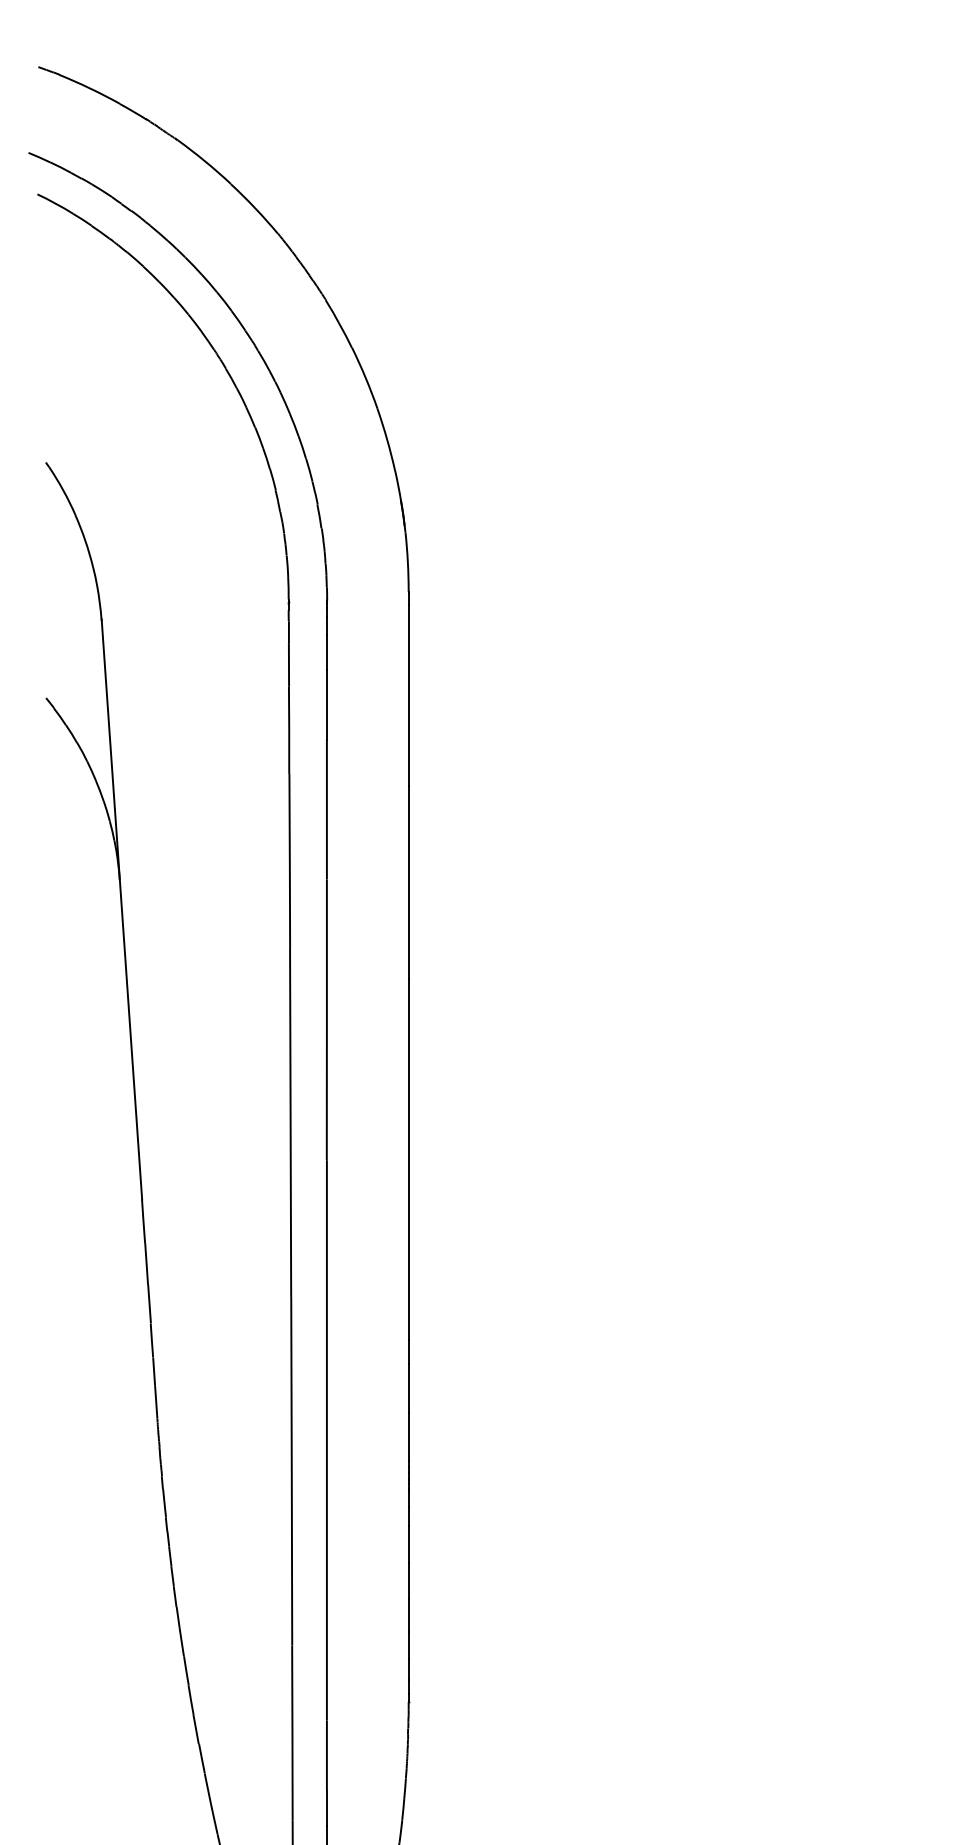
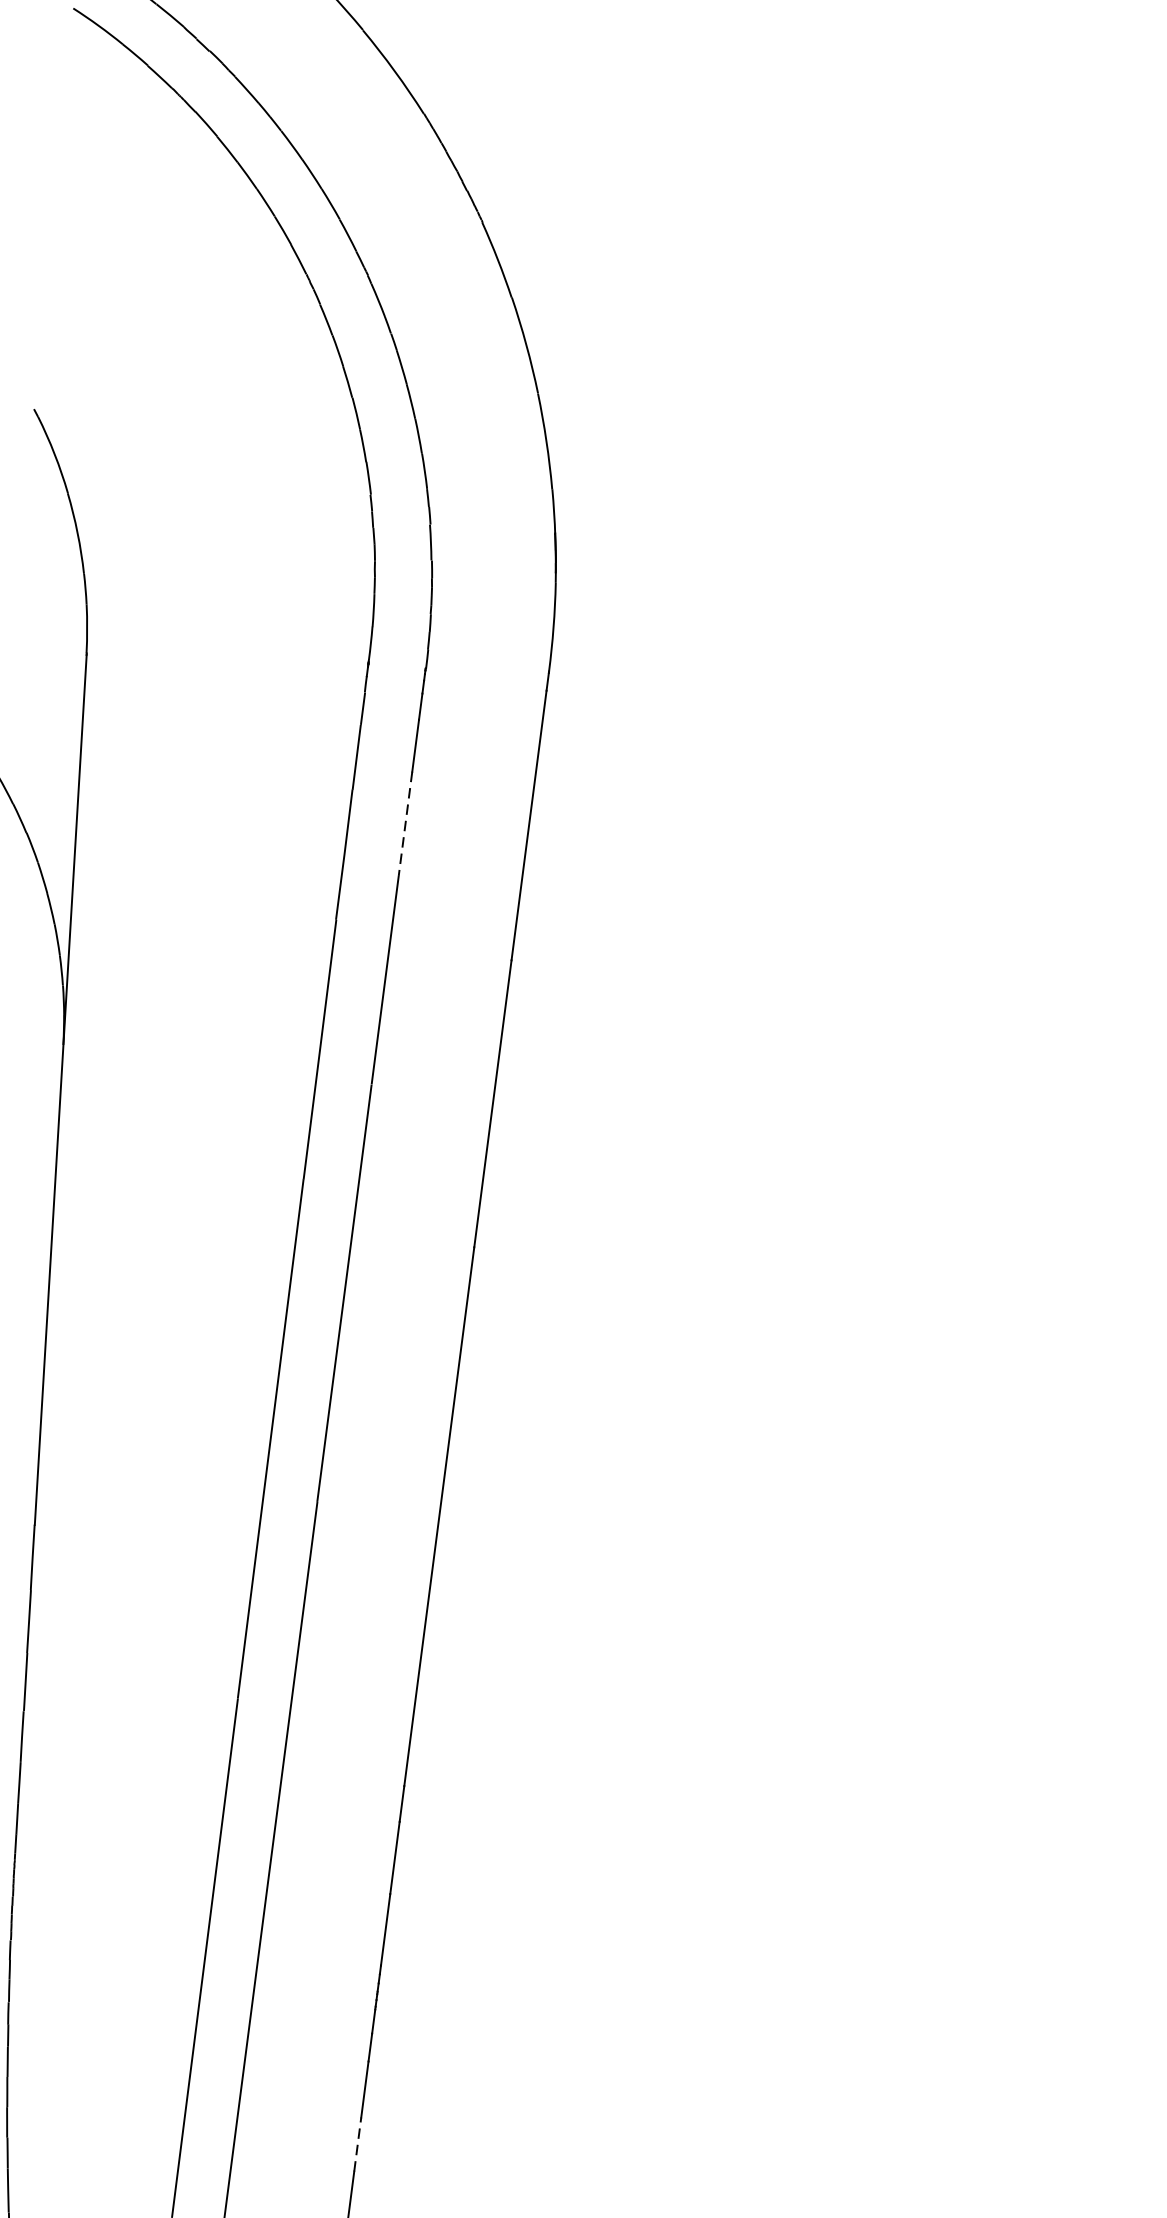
line: (326, 705) -> (404, 825), solid -> dashed
line: (408, 1580) -> (357, 2143), solid -> dashed

